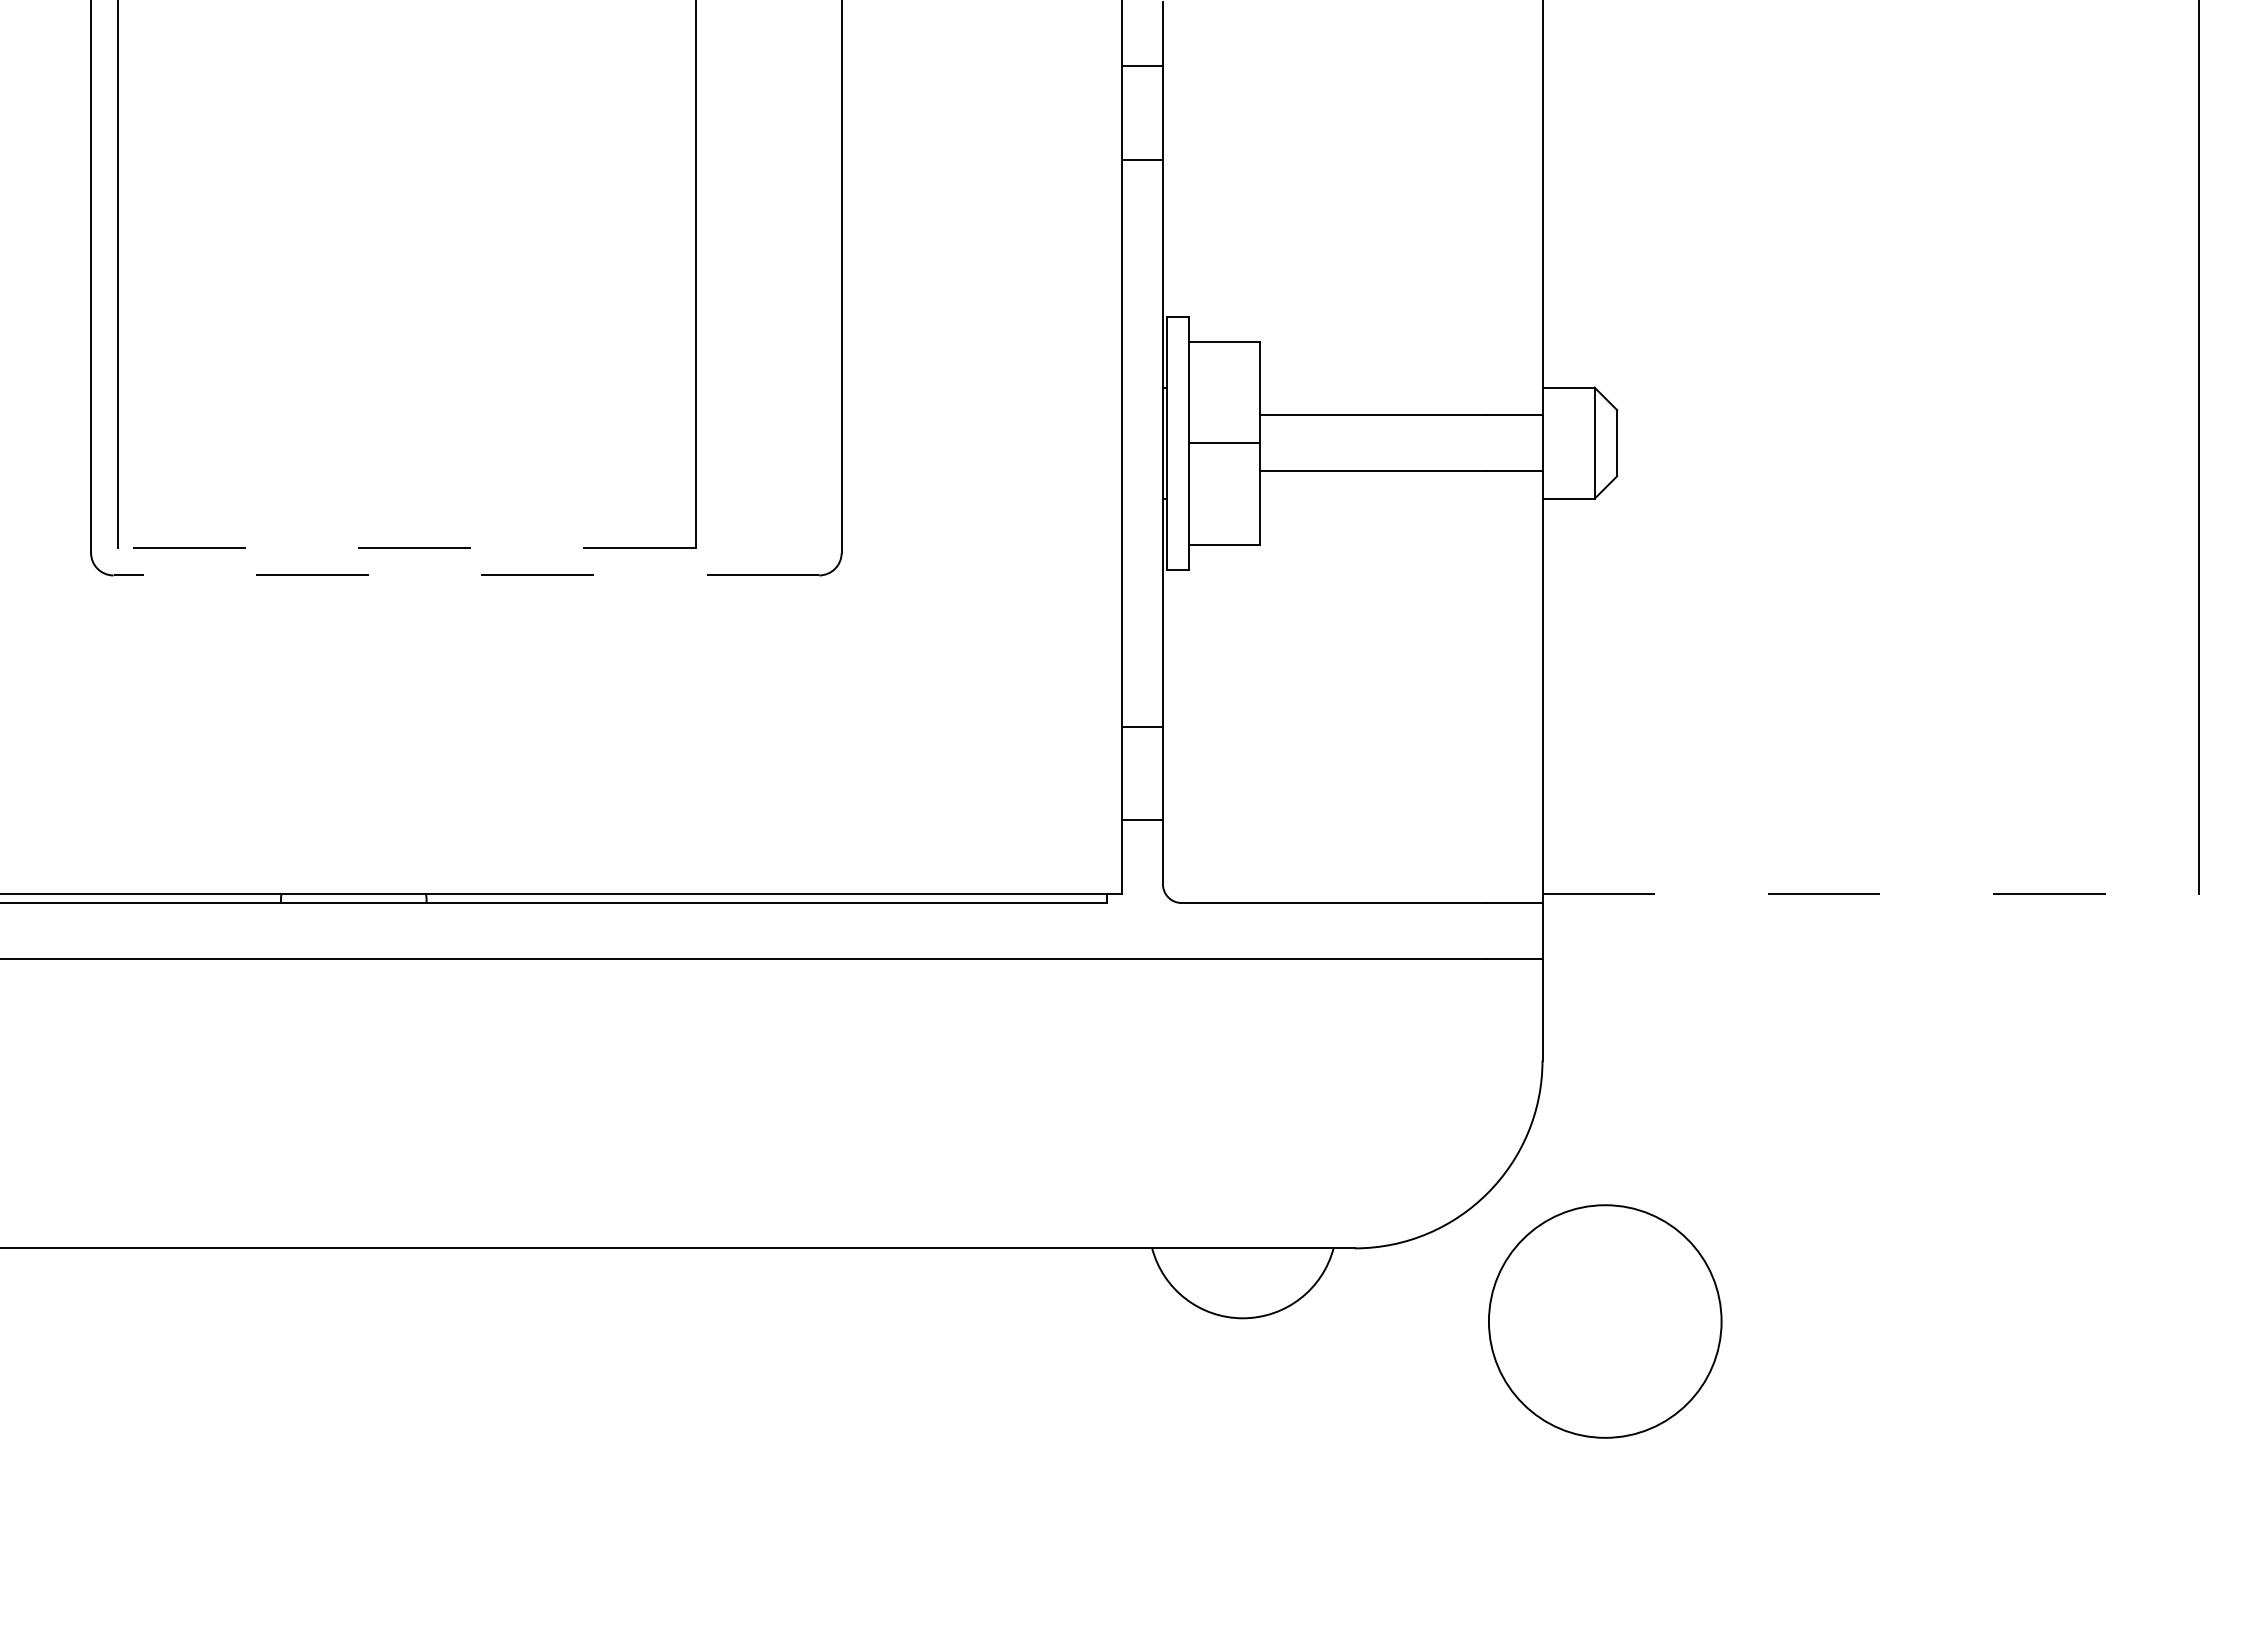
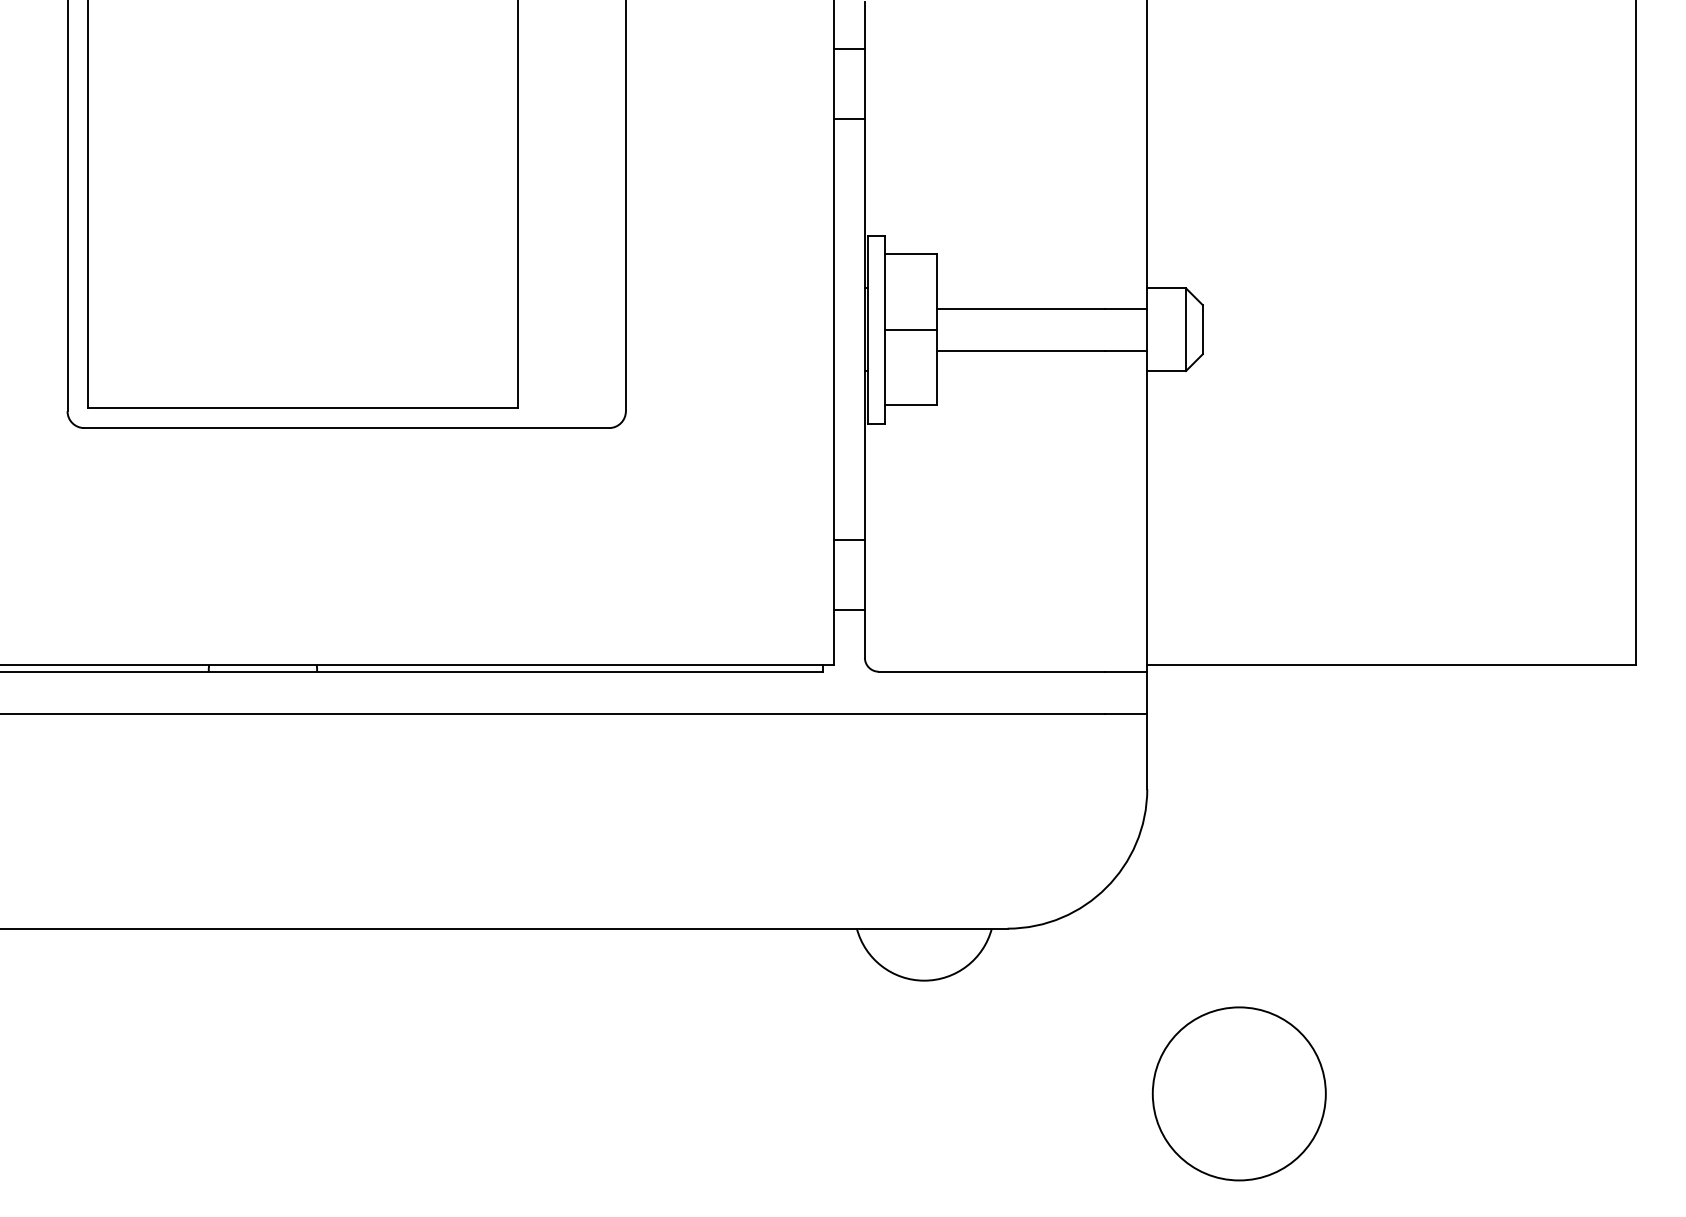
line: (407, 548) -> (302, 408), dashed -> solid
line: (466, 575) -> (346, 428), dashed -> solid
line: (1871, 893) -> (1391, 664), dashed -> solid
circle: (1605, 1321) -> (1239, 1093), moved

